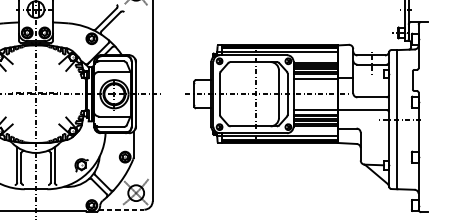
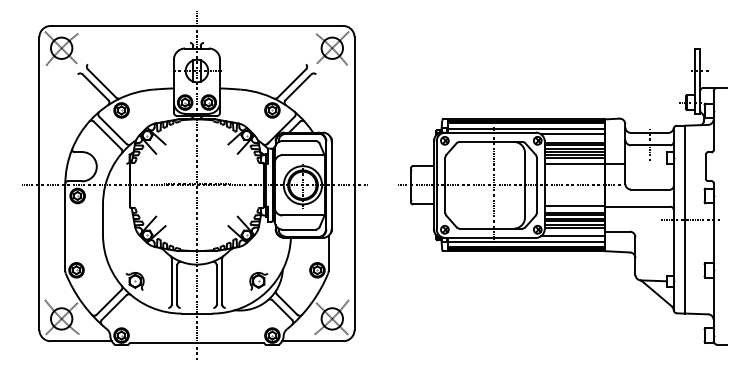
line: (314, 56) -> (572, 134), added
line: (314, 132) -> (572, 236), added
line: (121, 209) -> (312, 341), dashed -> solid

